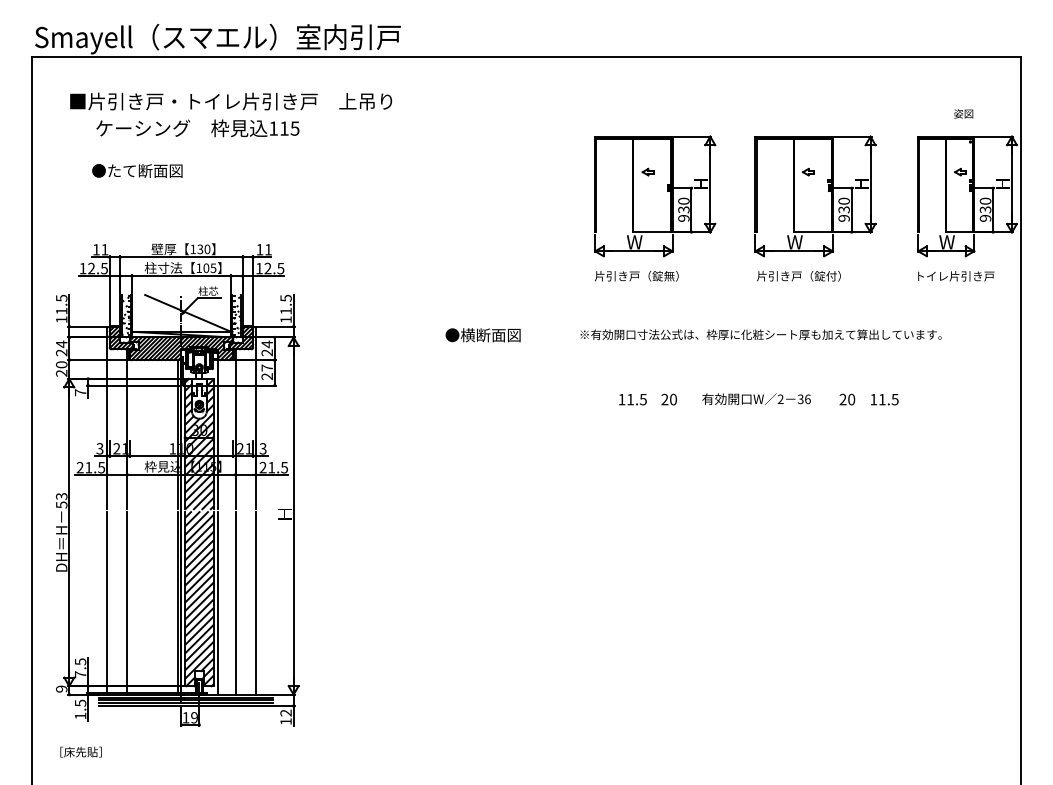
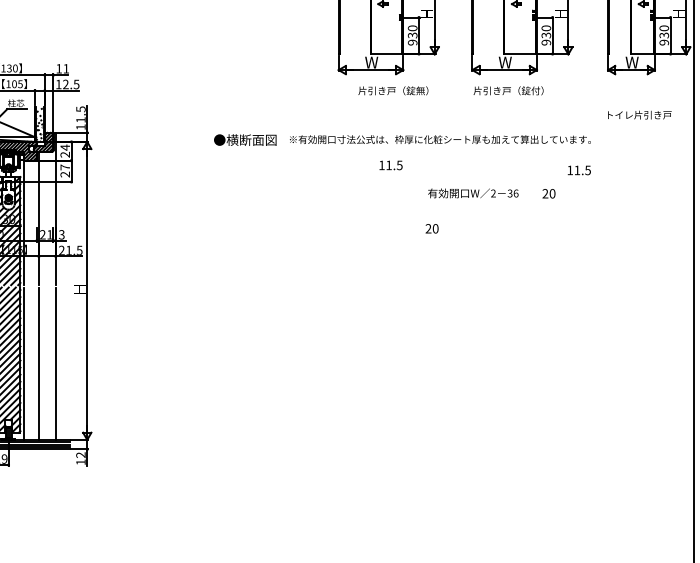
text: (636, 275) -> (393, 90), moved
text: (956, 276) -> (640, 115), moved
text: (760, 334) -> (439, 139), moved
text: (632, 399) -> (390, 165), moved
text: (668, 399) -> (431, 228), moved
text: (884, 399) -> (579, 170), moved

